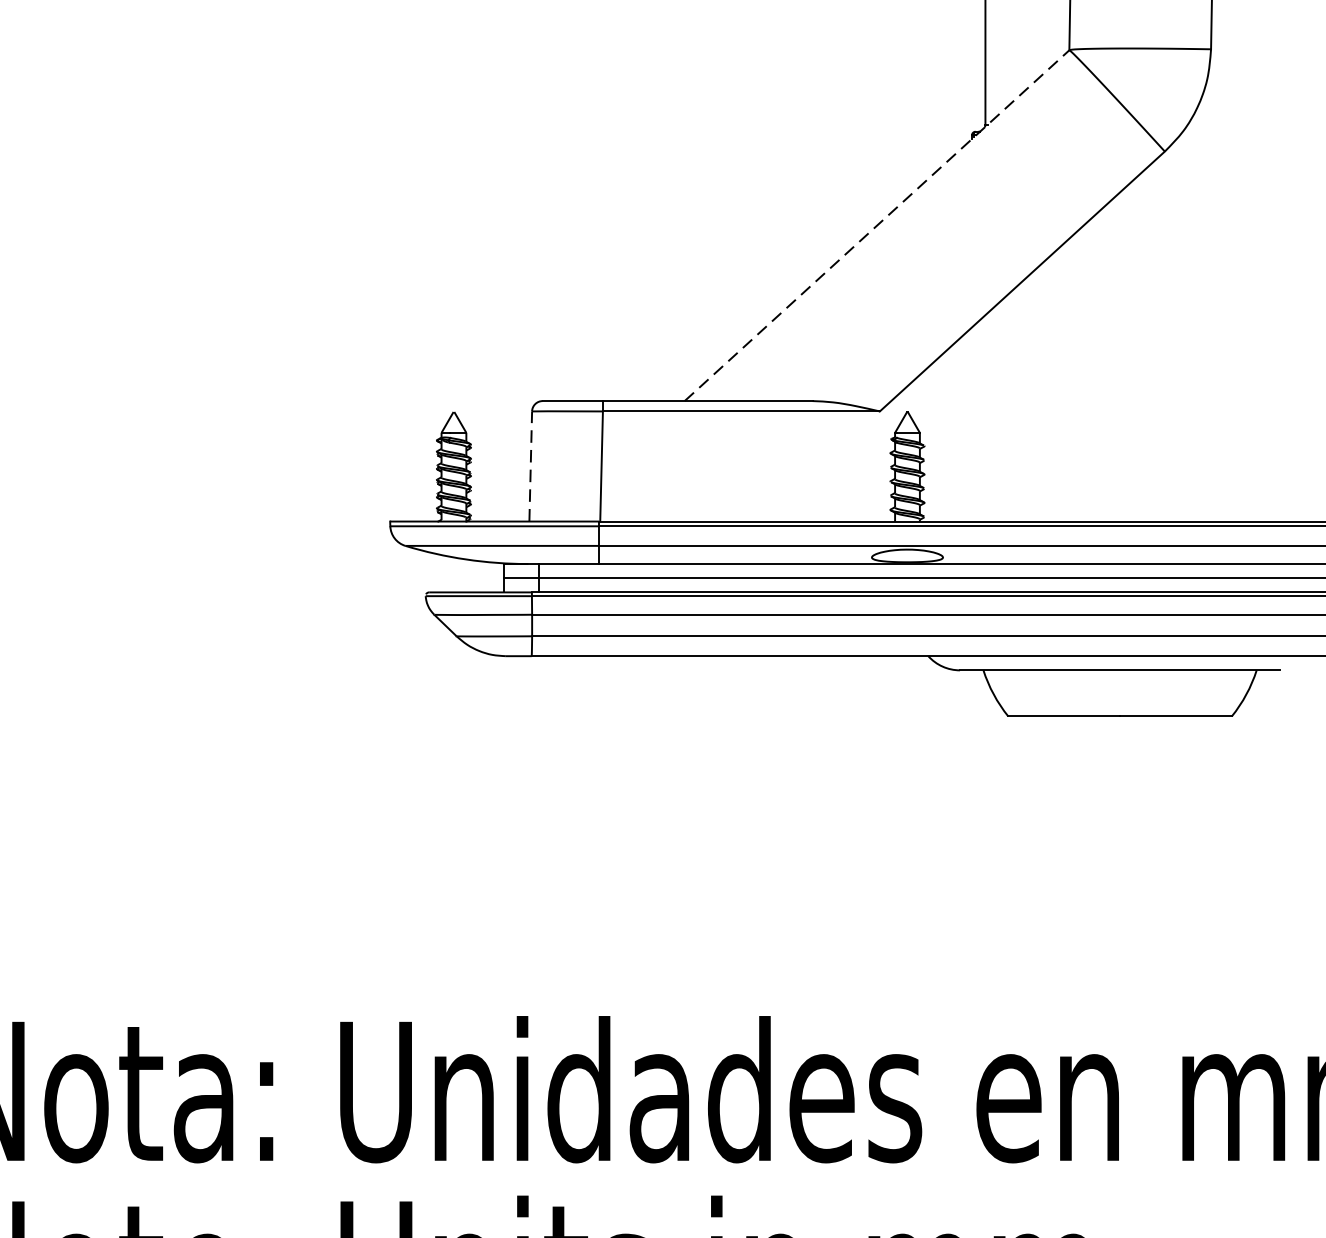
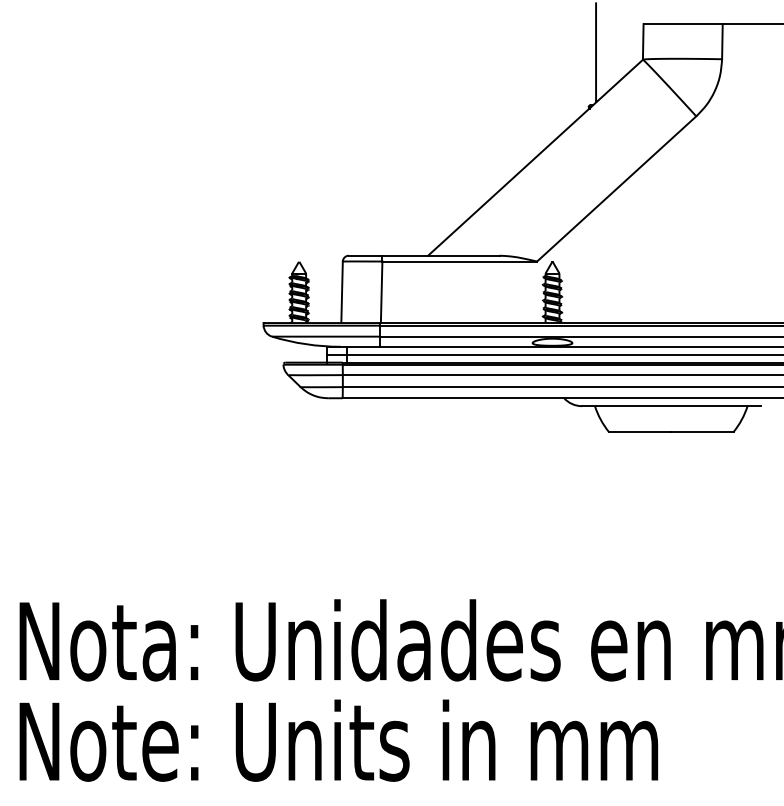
line: (877, 225) -> (535, 157), dashed -> solid
line: (531, 466) -> (342, 292), dashed -> solid

